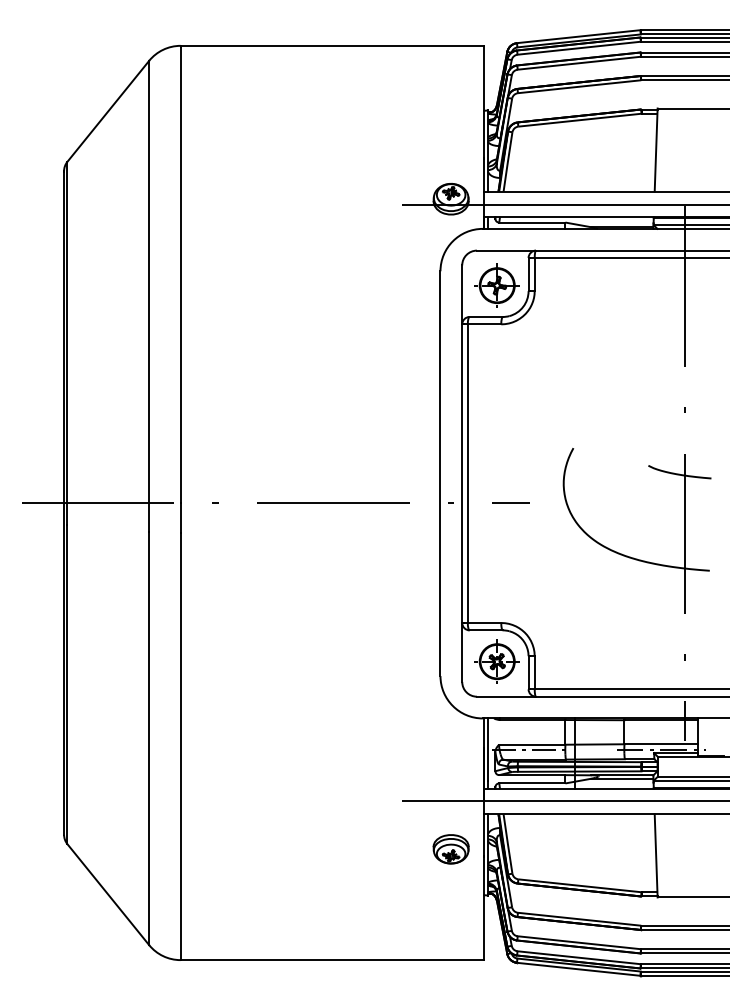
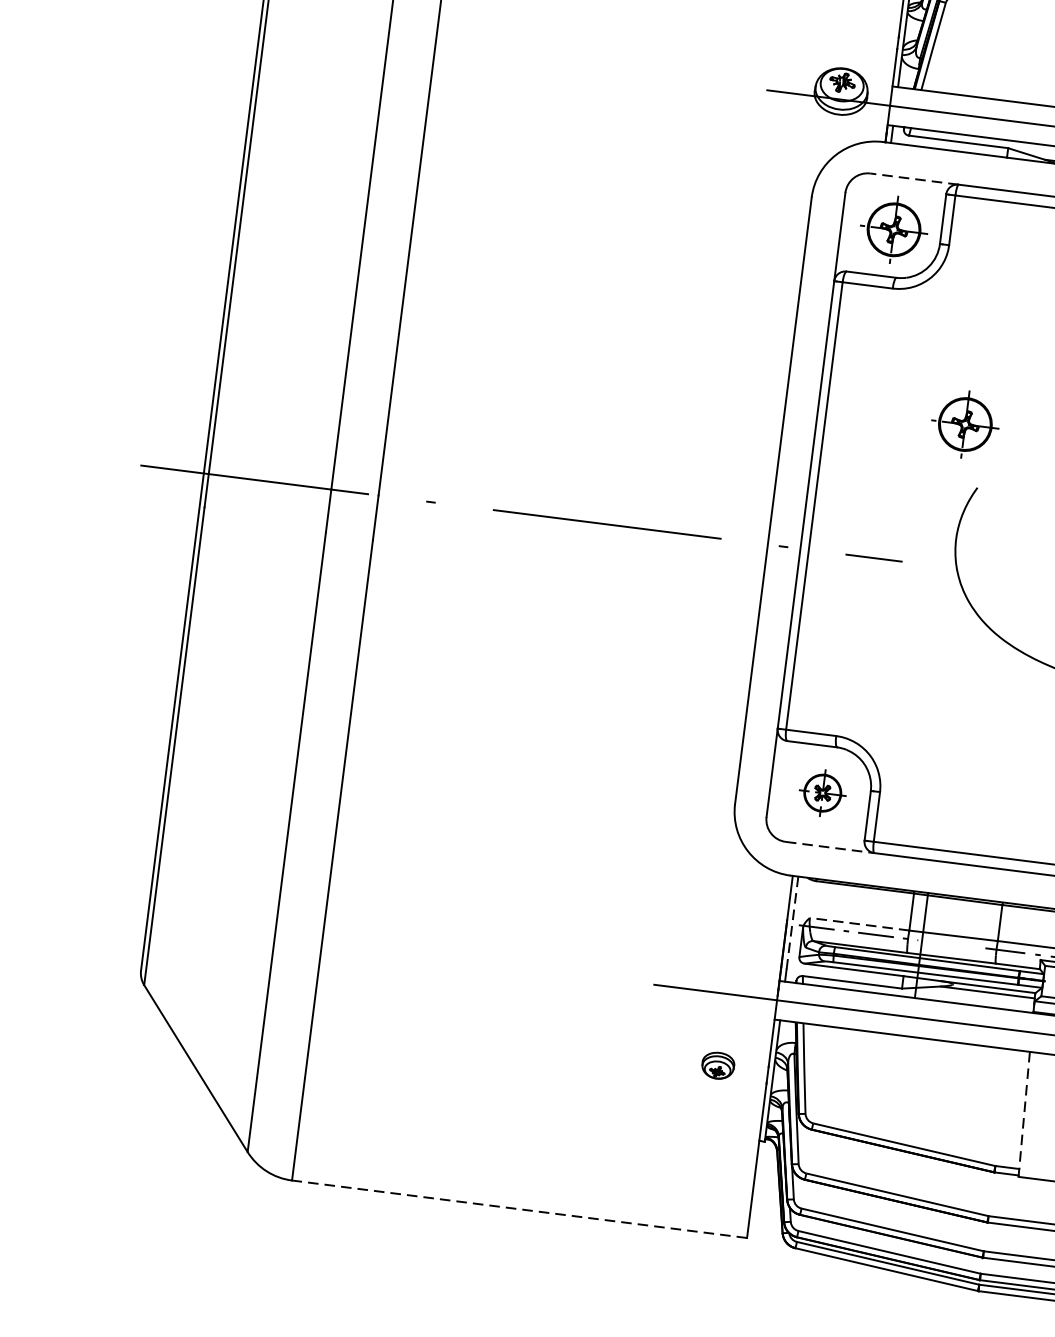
line: (505, 250) -> (913, 178), solid -> dashed
part: (559, 407) -> (964, 424), added
part: (496, 661) -> (821, 792), size x0.7
line: (506, 696) -> (830, 847), solid -> dashed
line: (531, 744) -> (858, 923), solid -> dashed
line: (488, 750) -> (792, 924), solid -> dashed
part: (450, 849) -> (717, 1065), size x0.6
line: (656, 855) -> (1024, 1113), solid -> dashed
line: (332, 960) -> (519, 1209), solid -> dashed

